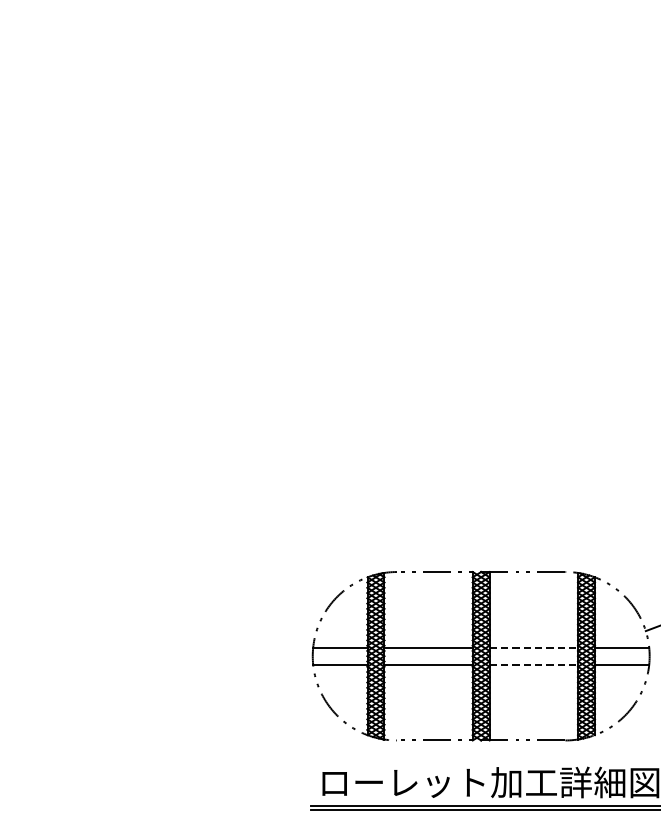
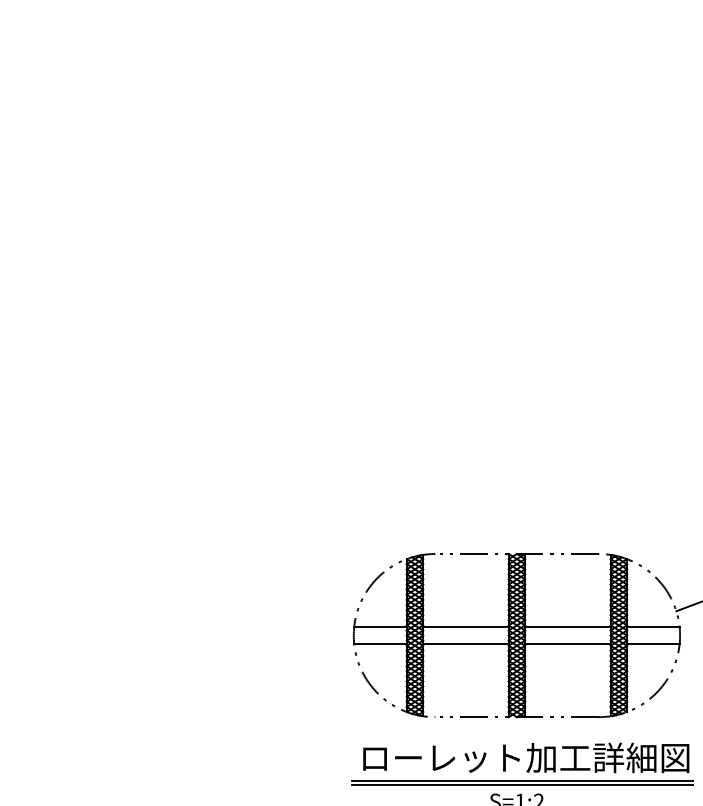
line: (533, 647) -> (567, 627), dashed -> solid
line: (533, 664) -> (567, 643), dashed -> solid

